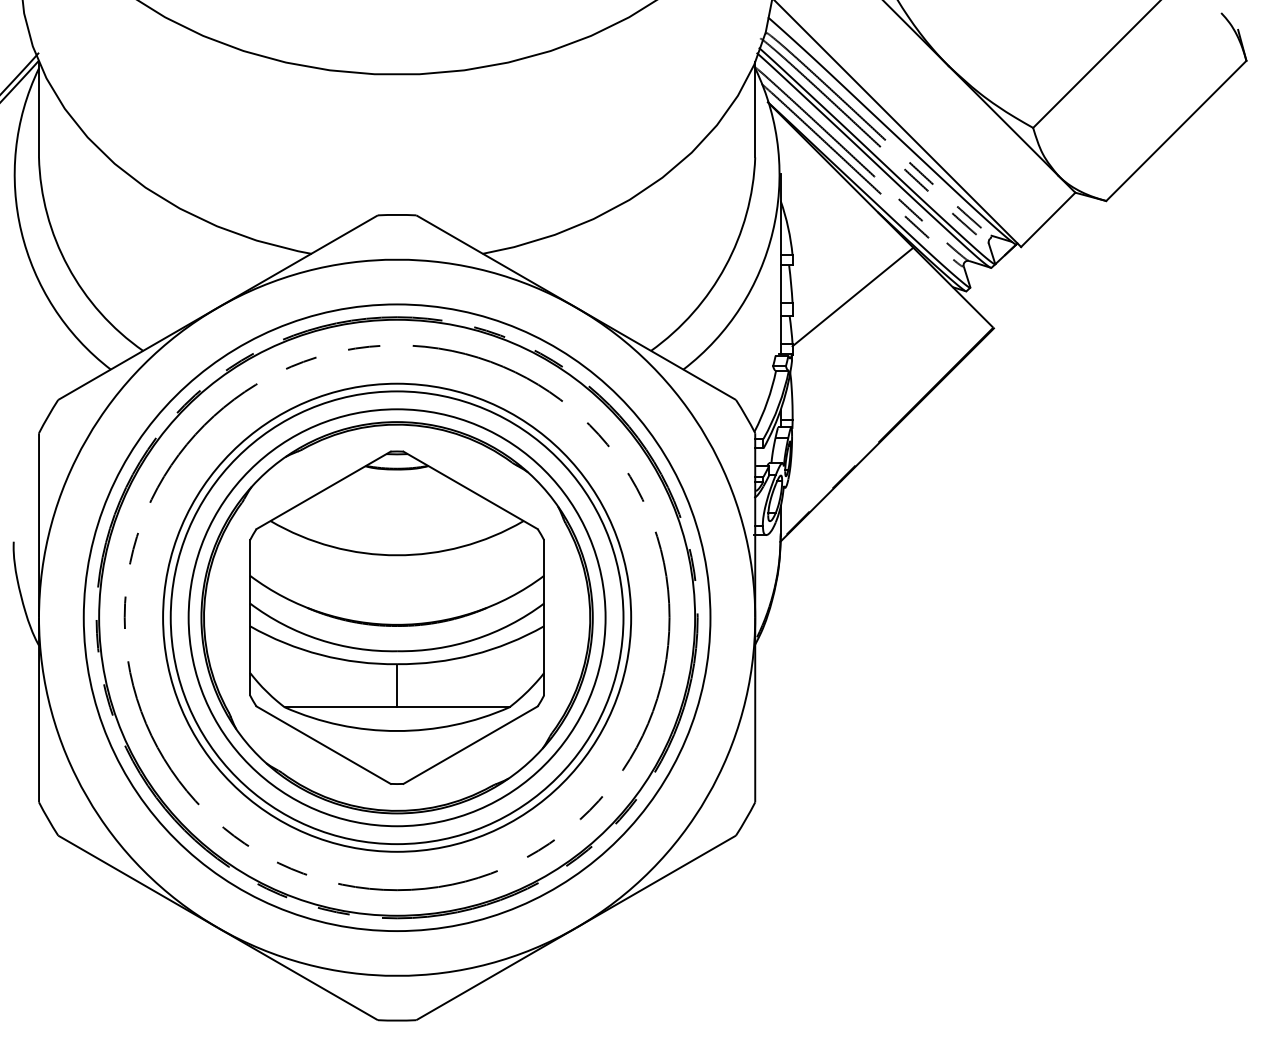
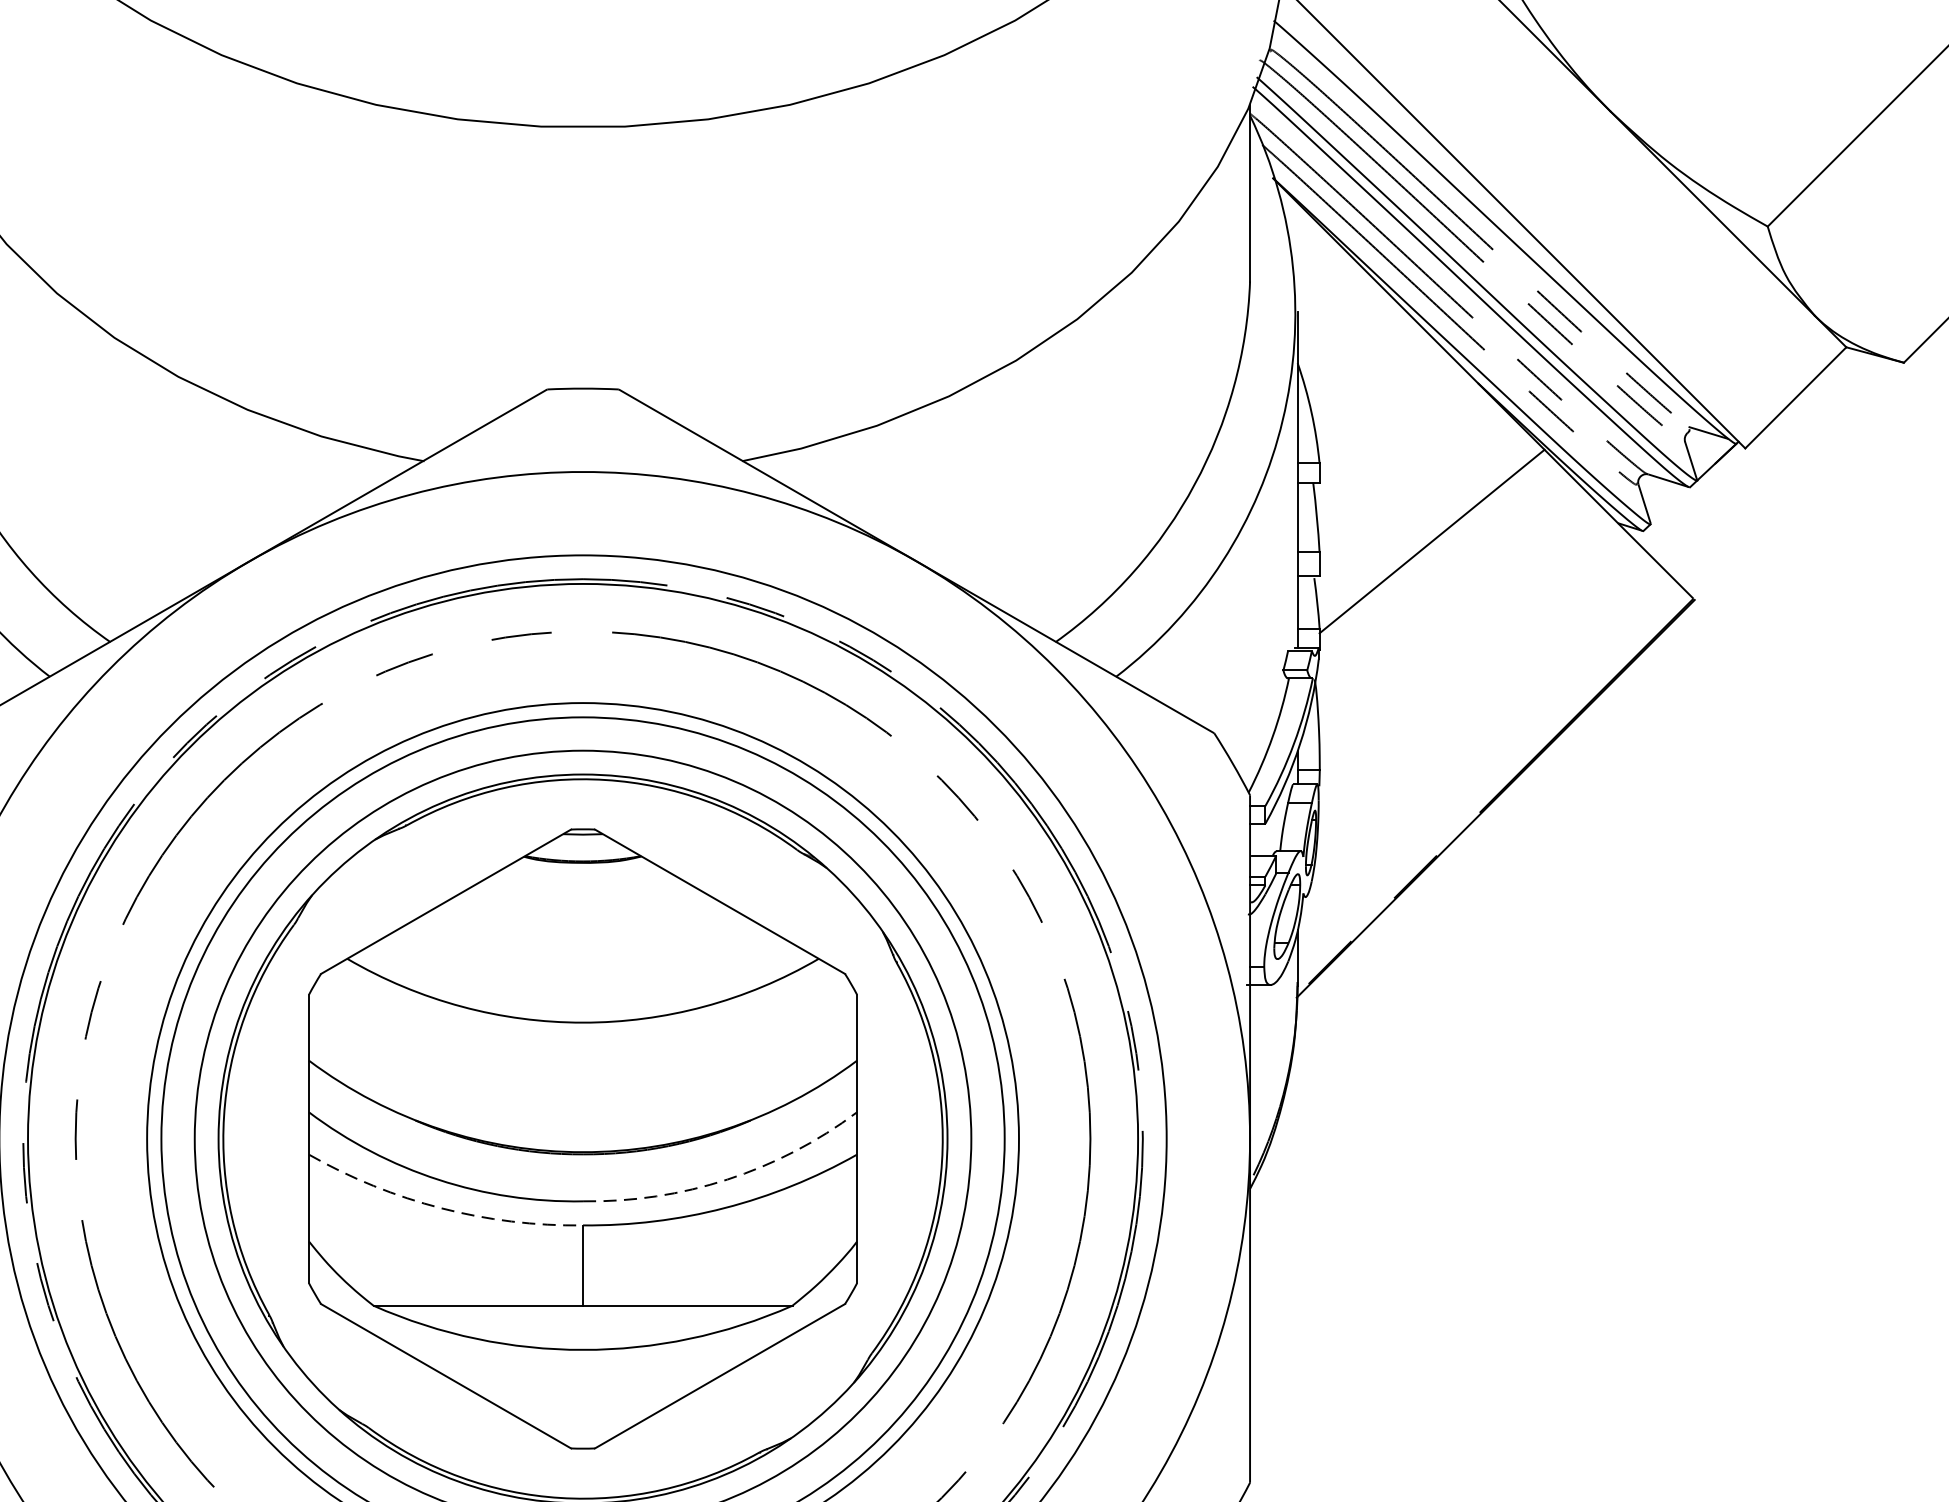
arc: (474, 639) -> (727, 1179), solid -> dashed
arc: (321, 654) -> (442, 1207), solid -> dashed

